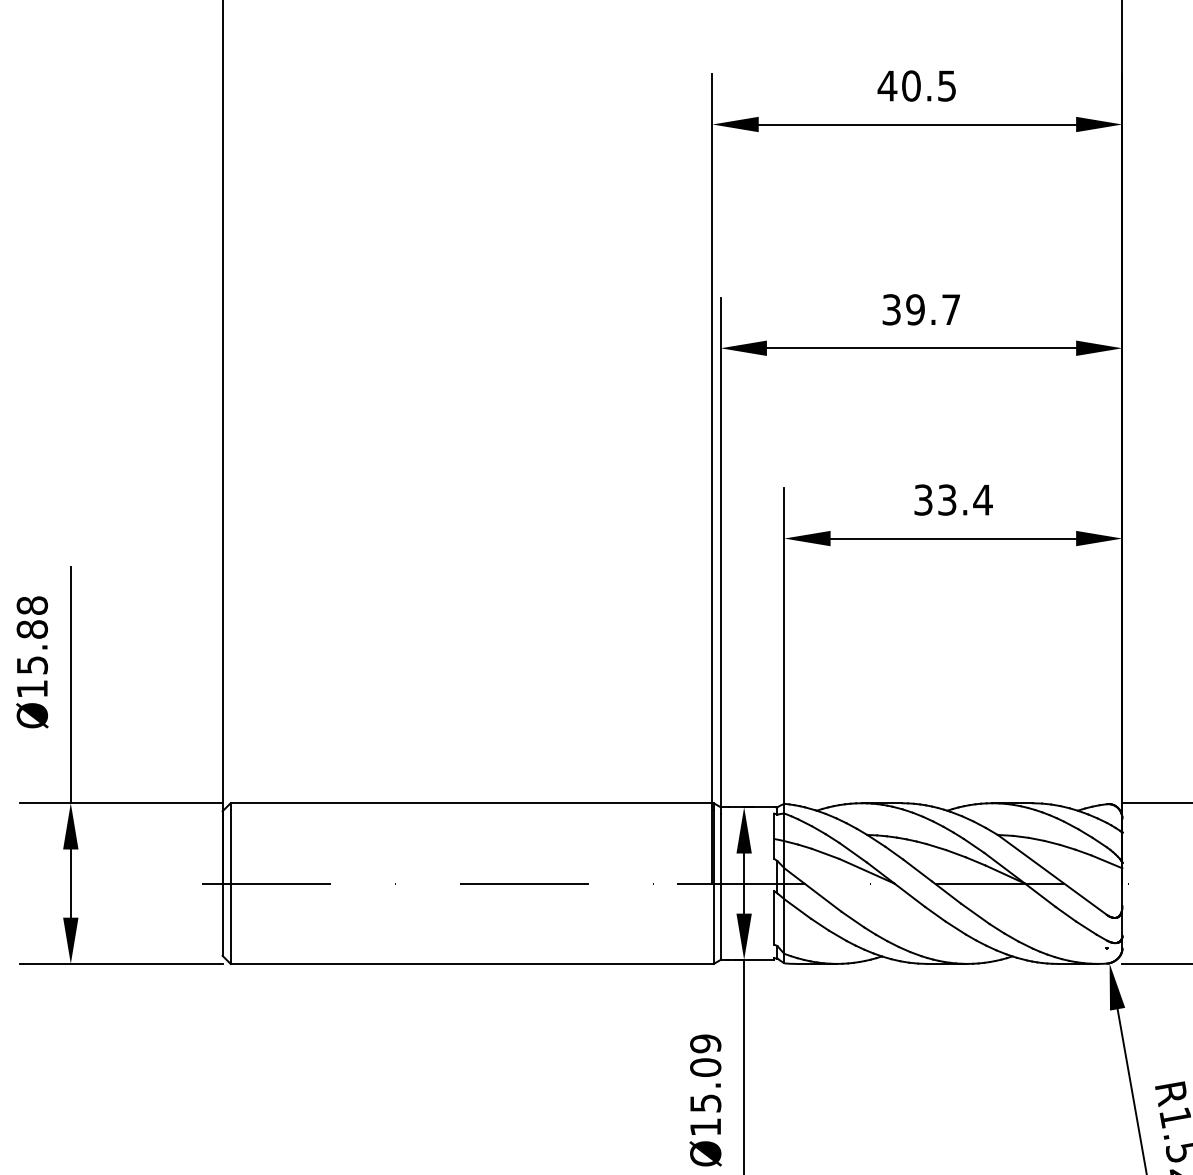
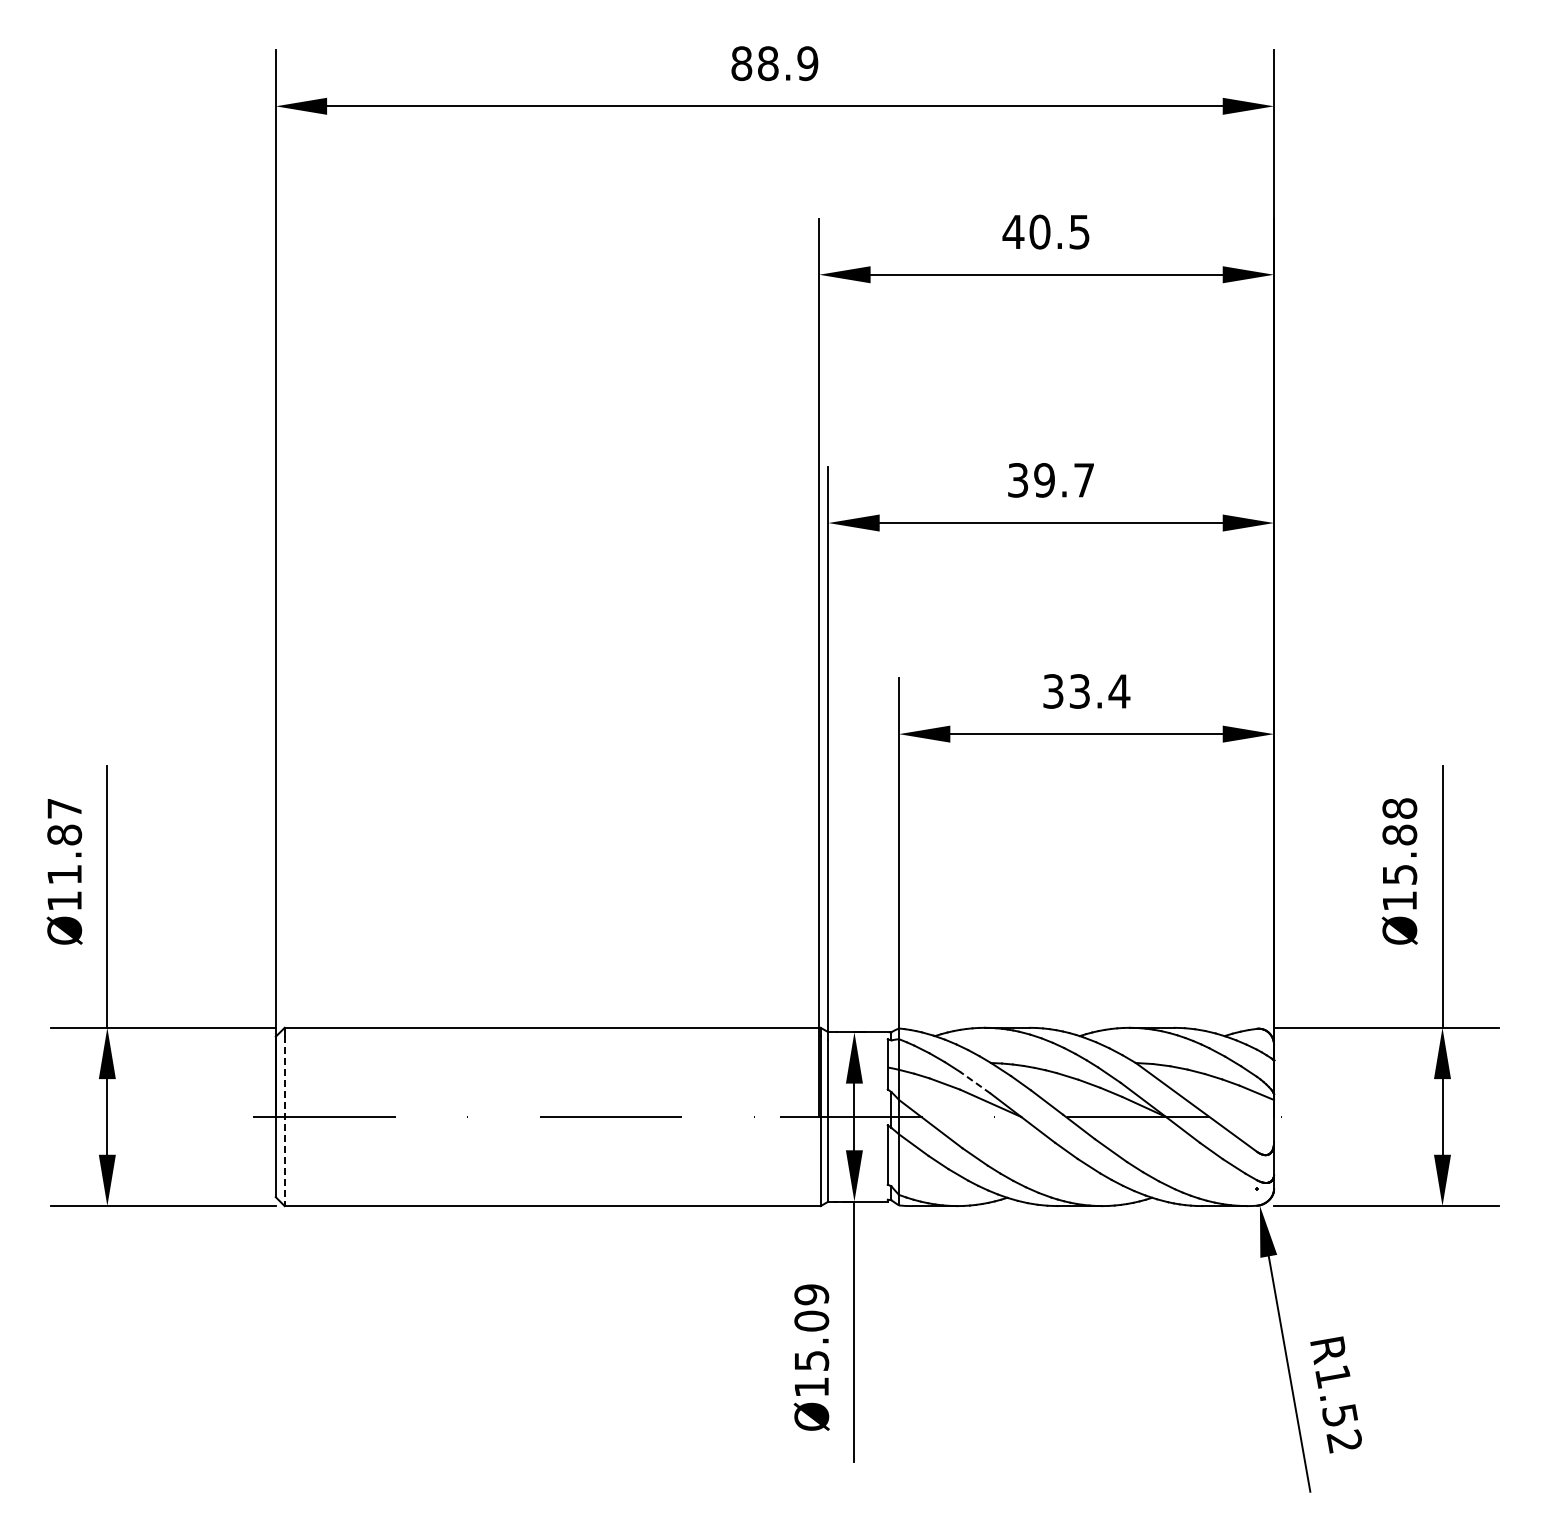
text: (32, 635) -> (64, 841), Ø15.88 -> Ø11.87
line: (853, 852) -> (975, 1082), solid -> dashed
line: (230, 887) -> (284, 1121), solid -> dashed

